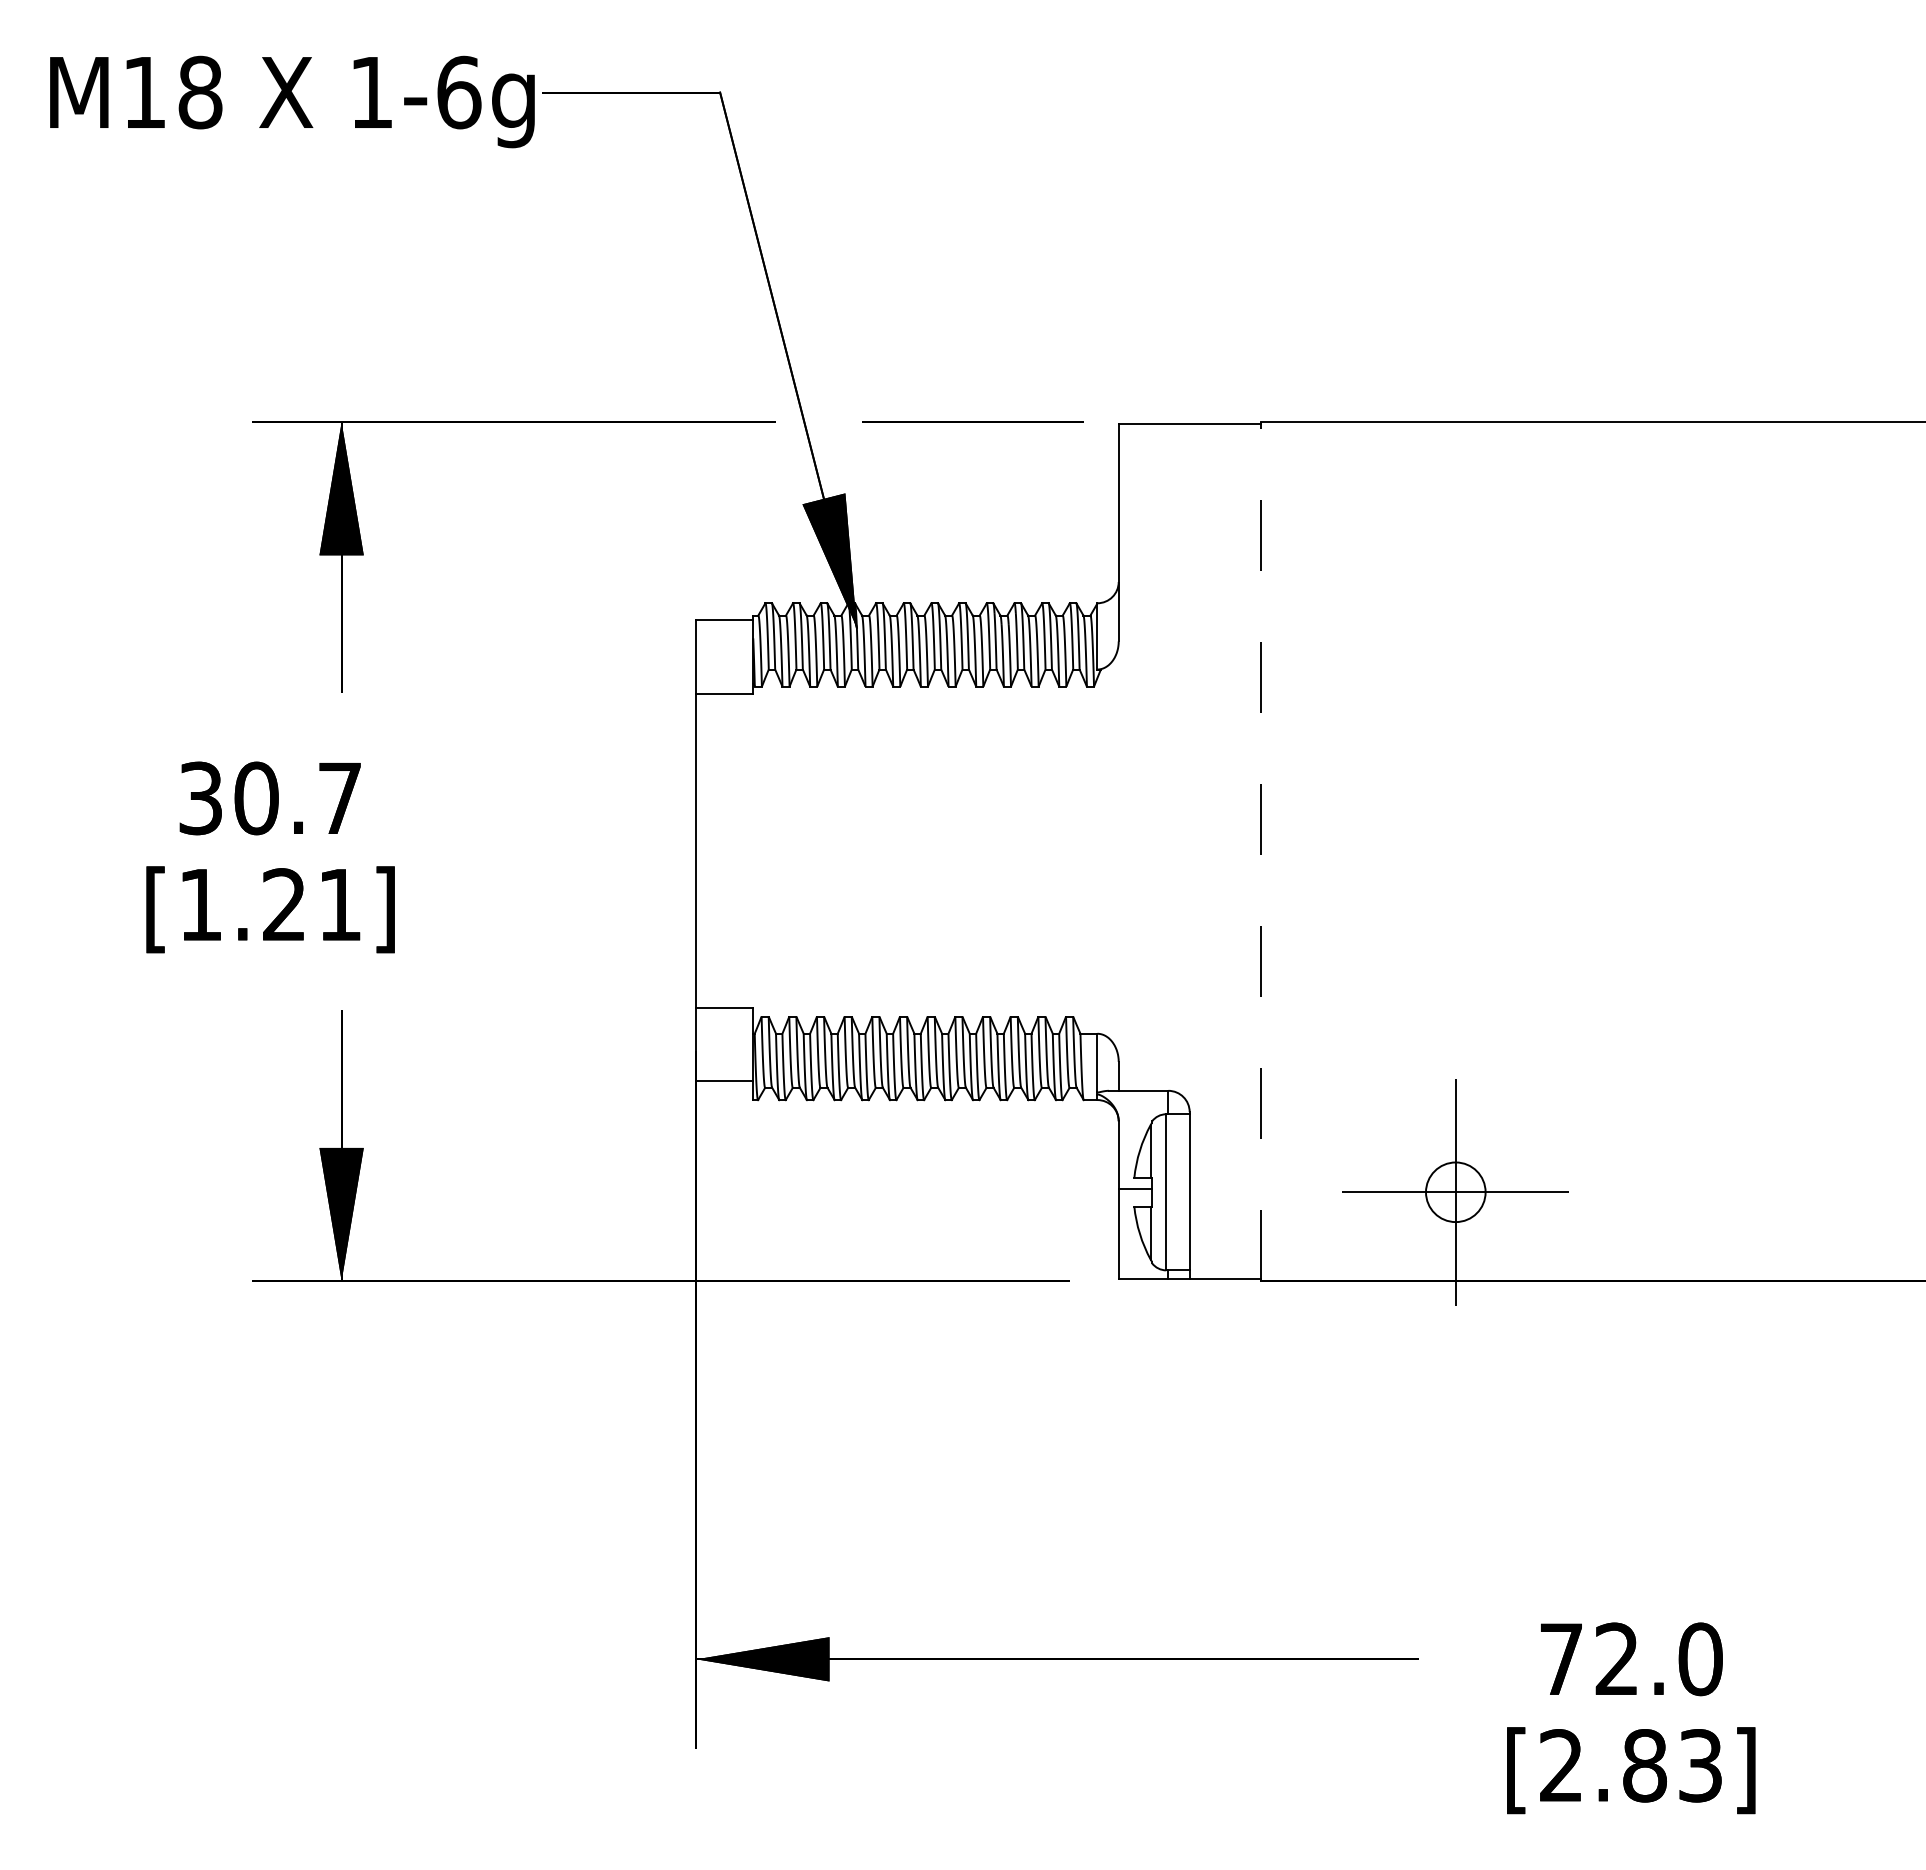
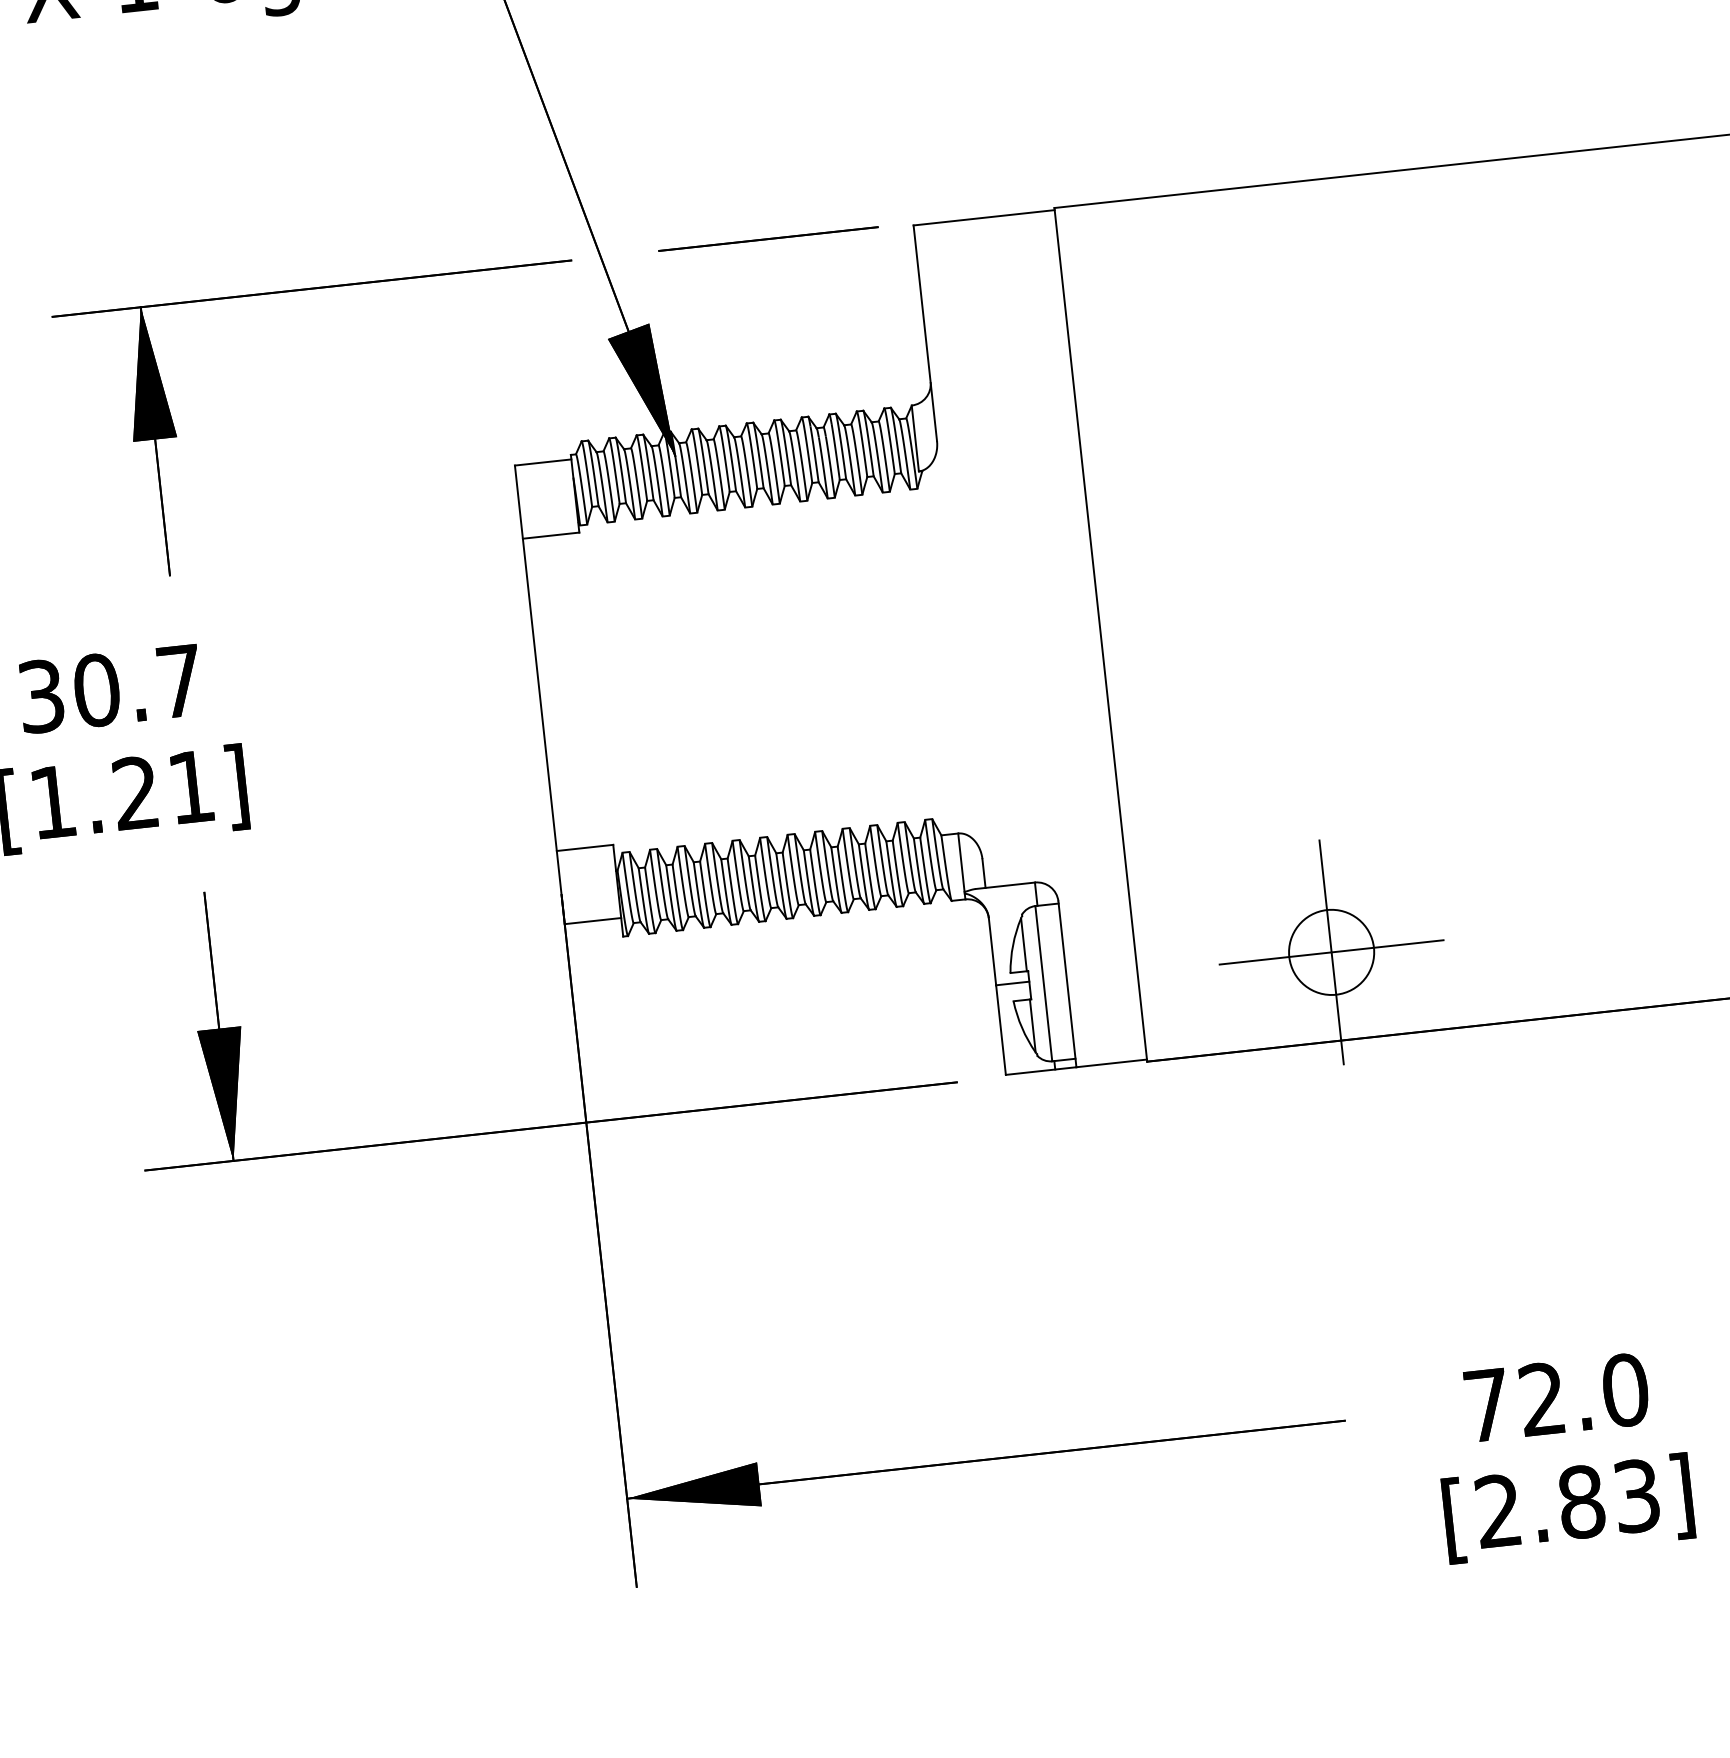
line: (1260, 851) -> (1100, 634), dashed -> solid
circle: (1455, 1191) -> (1331, 951), size x1.43

